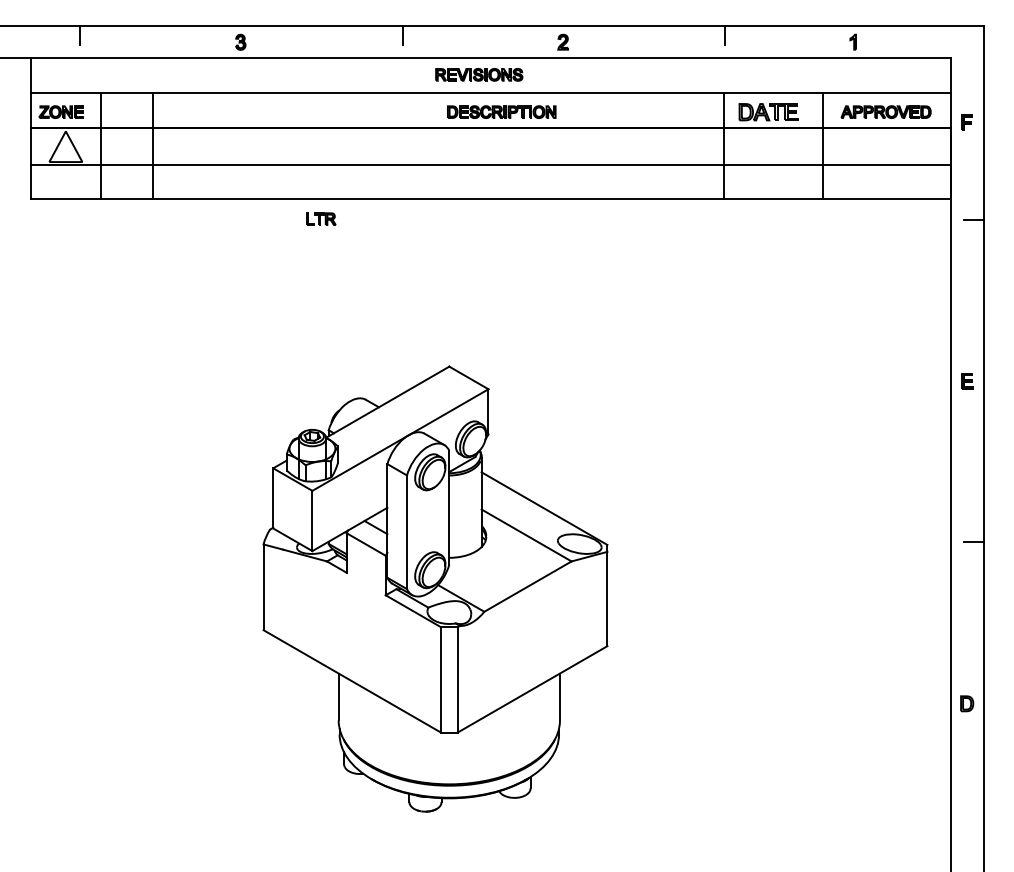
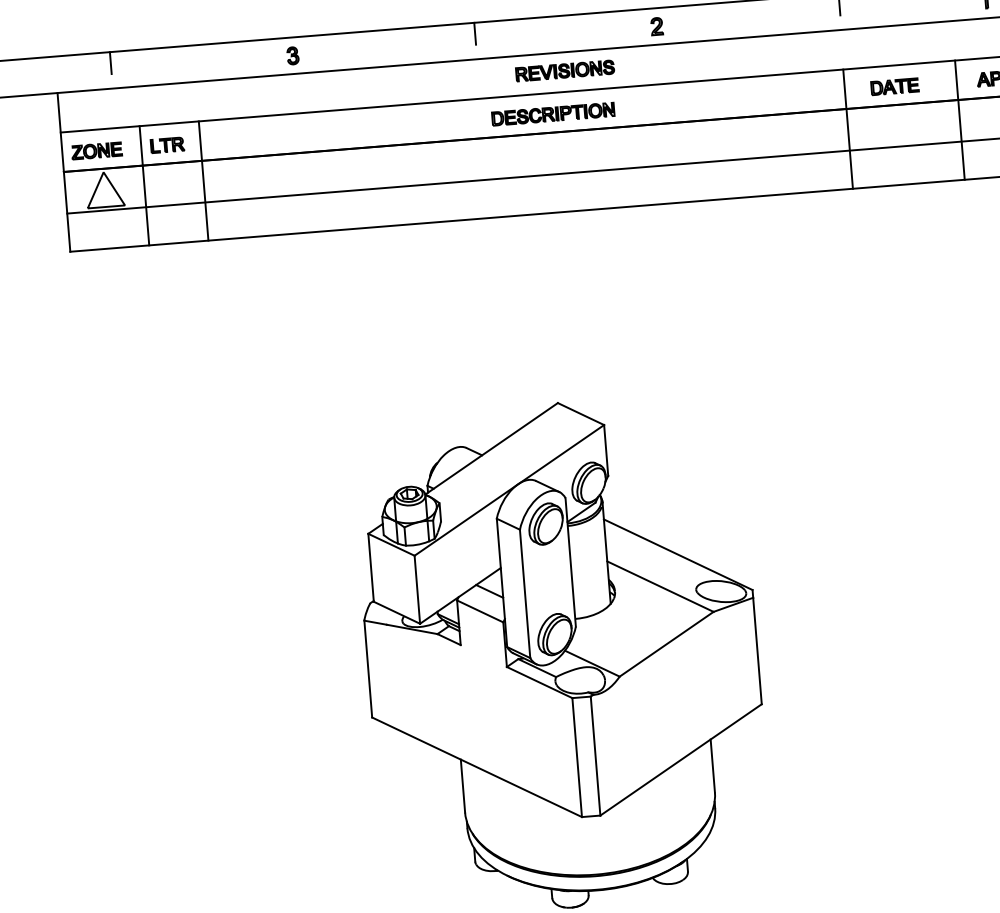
part: (501, 111) -> (552, 113), moved
part: (767, 111) -> (893, 86), size x0.71
part: (321, 218) -> (167, 144), moved

